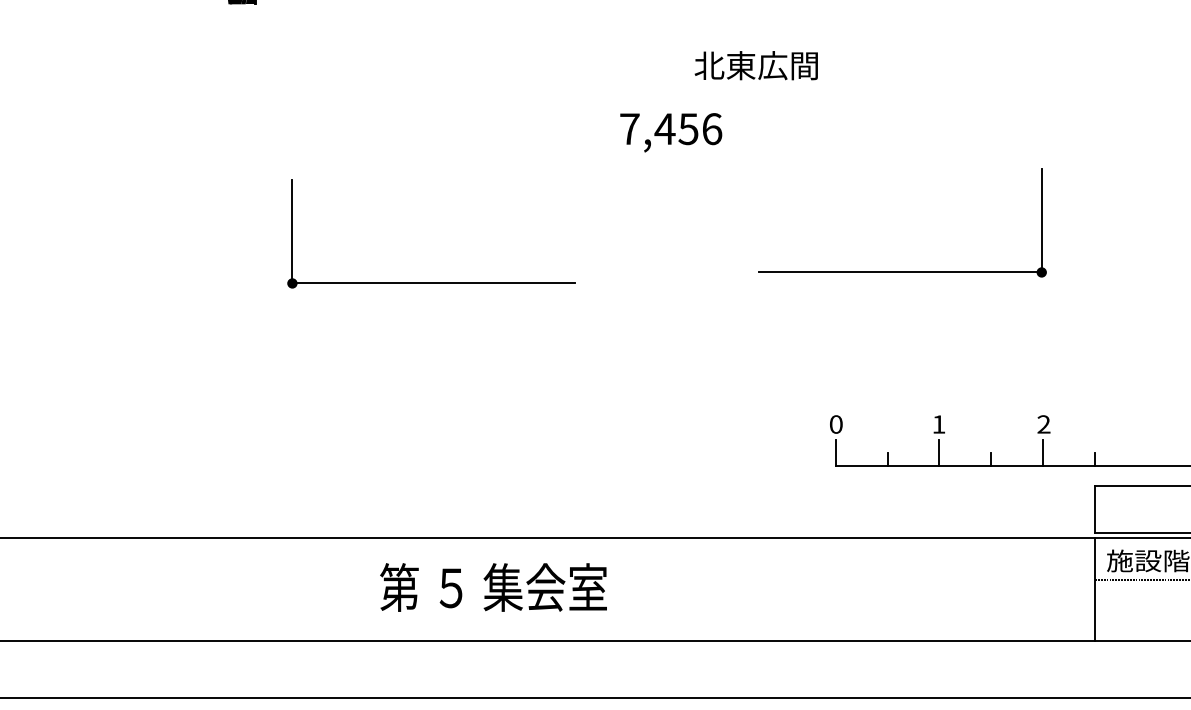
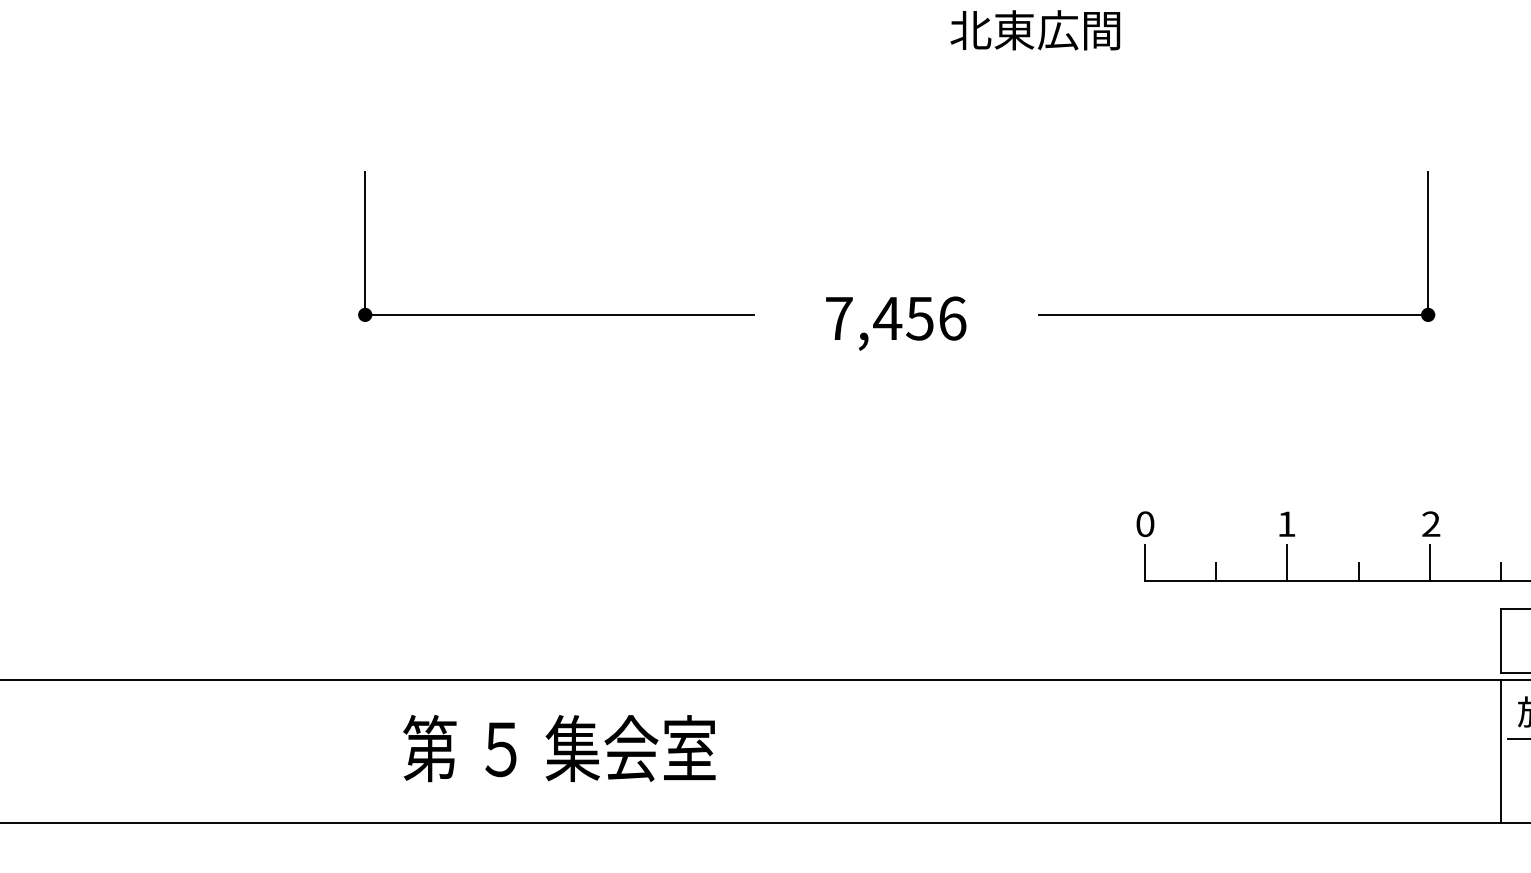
text: (671, 132) -> (896, 323), moved
part: (431, 282) -> (556, 313), moved
text: (493, 587) -> (559, 748), moved

